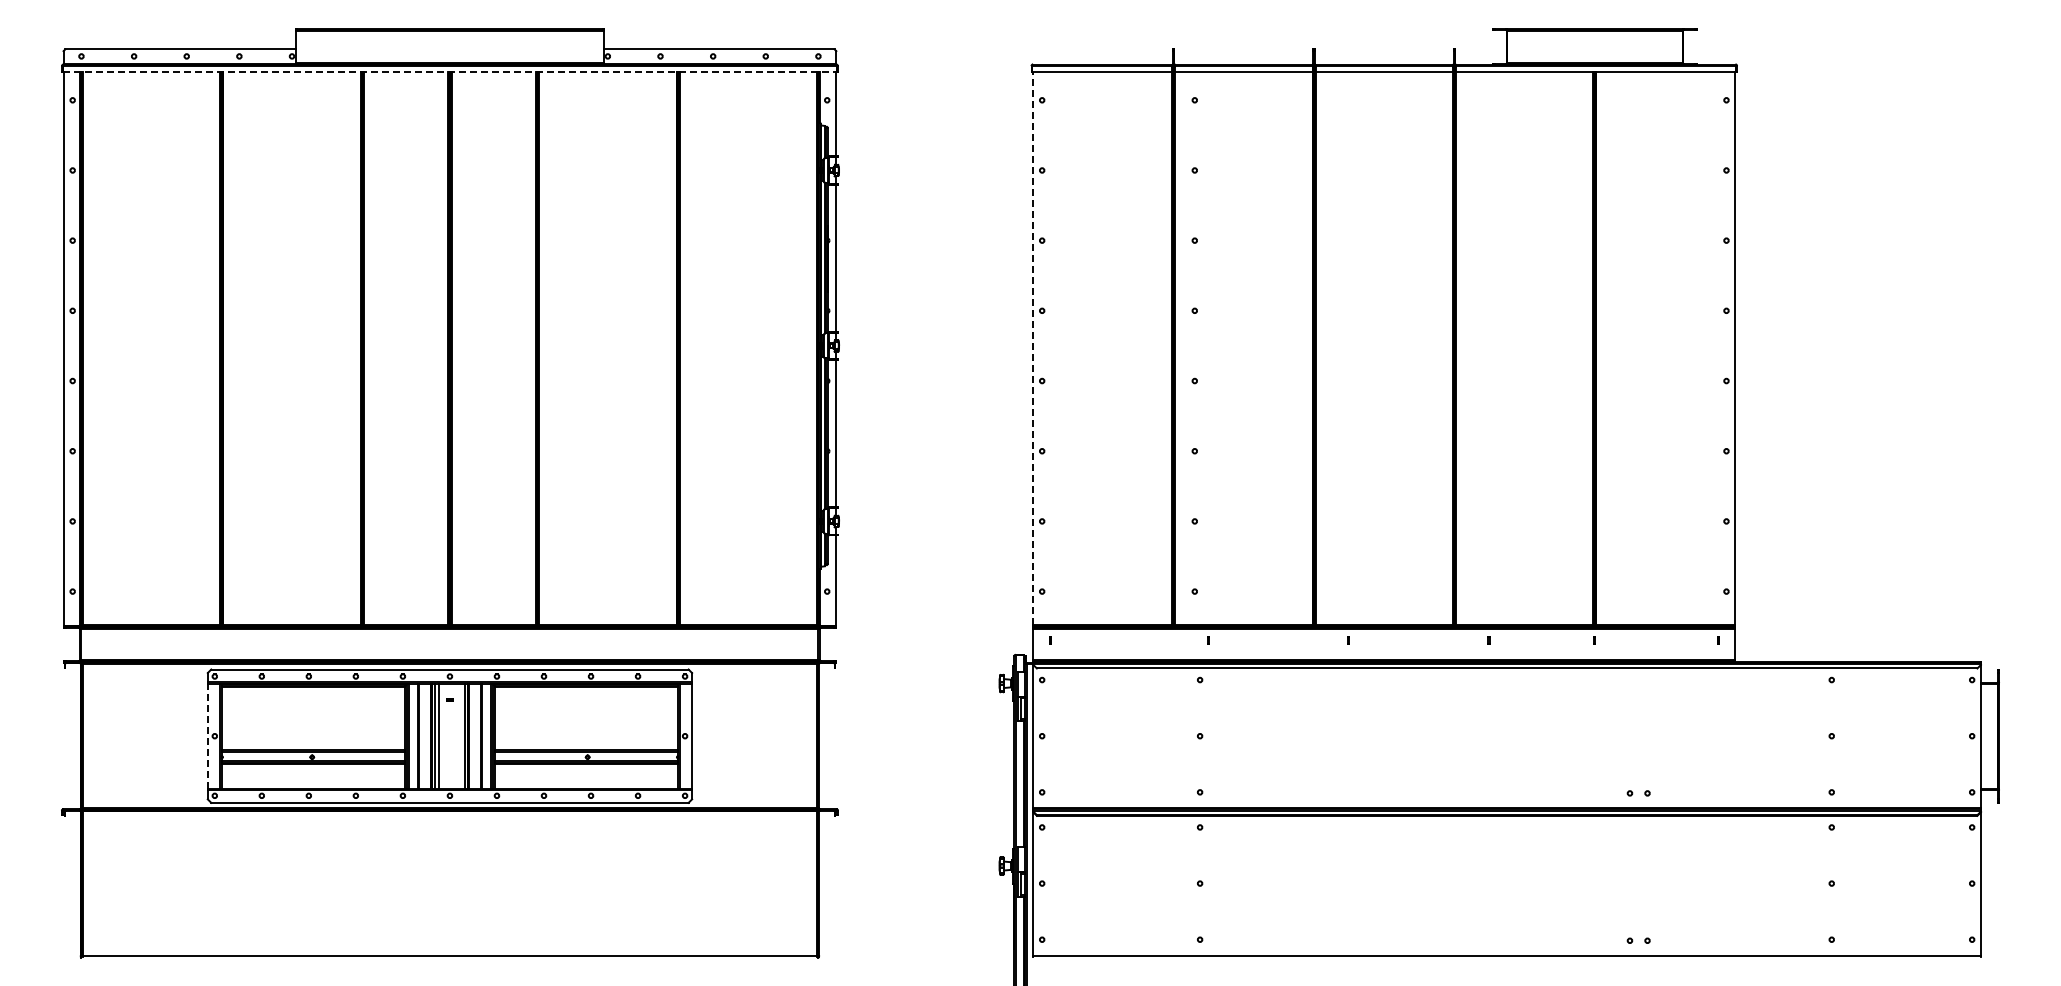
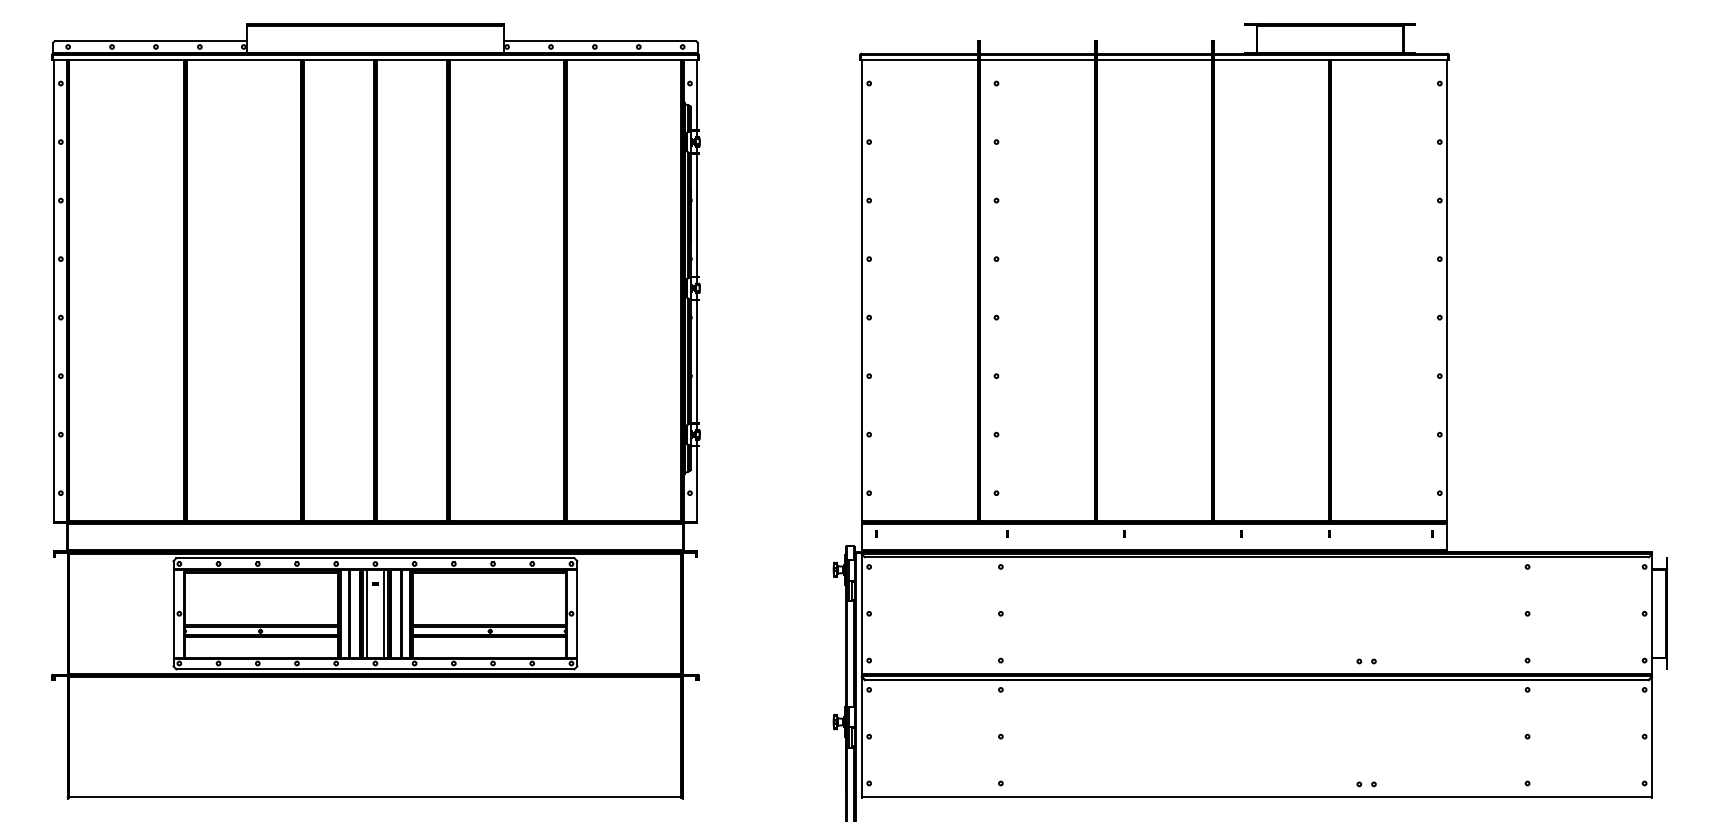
line: (449, 71) -> (375, 59), dashed -> solid
line: (1033, 348) -> (862, 290), dashed -> solid
line: (460, 735) -> (384, 613), added
line: (207, 736) -> (173, 614), dashed -> solid

